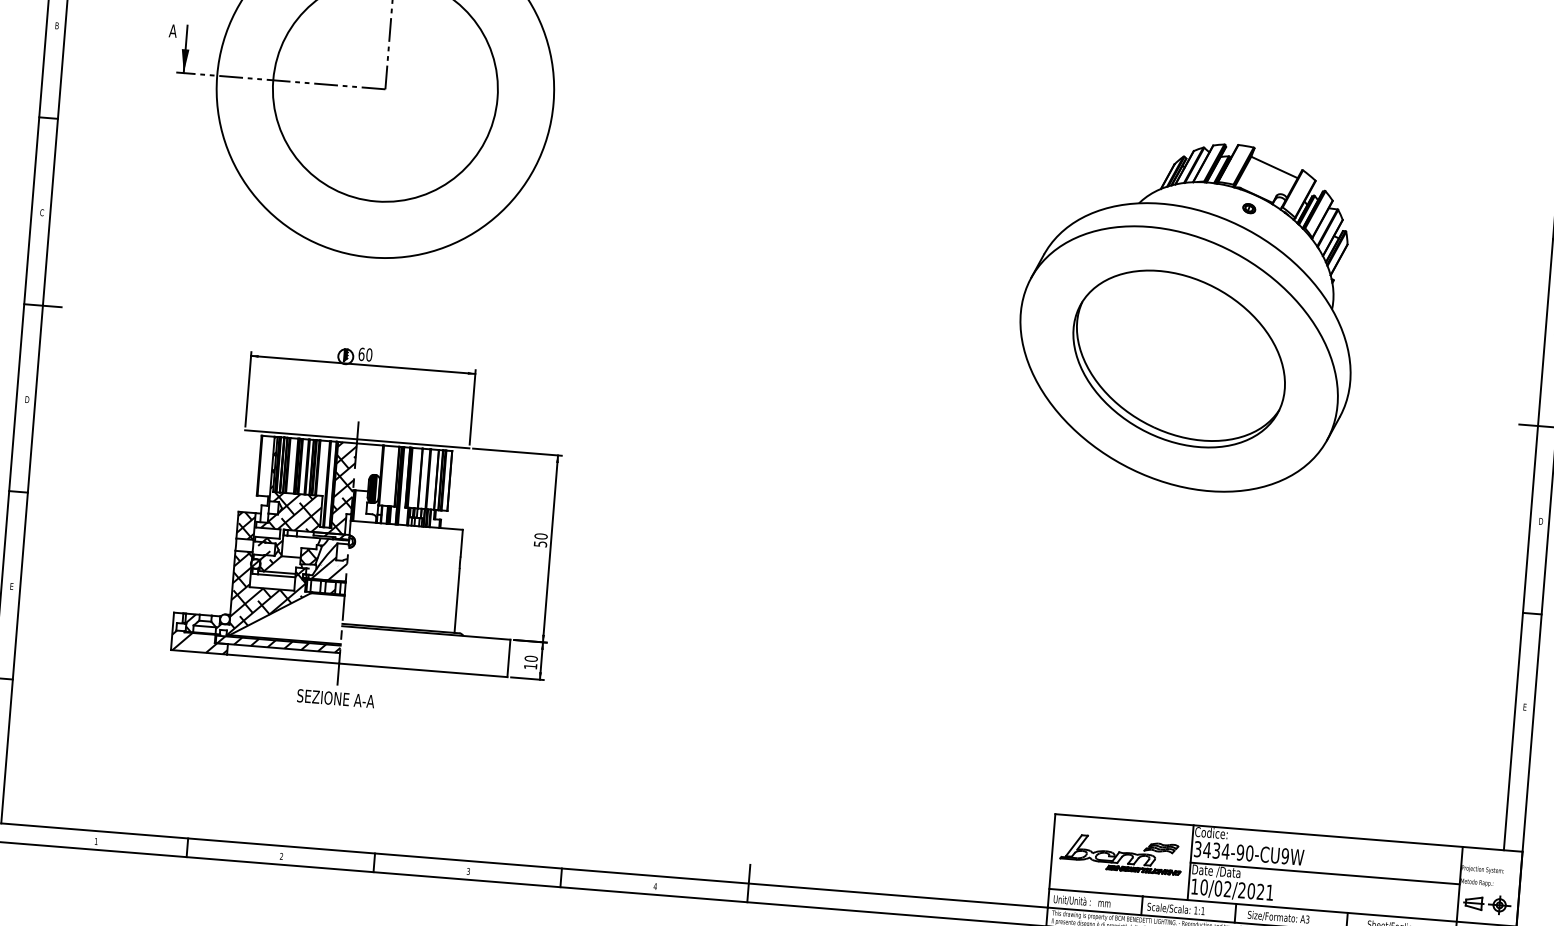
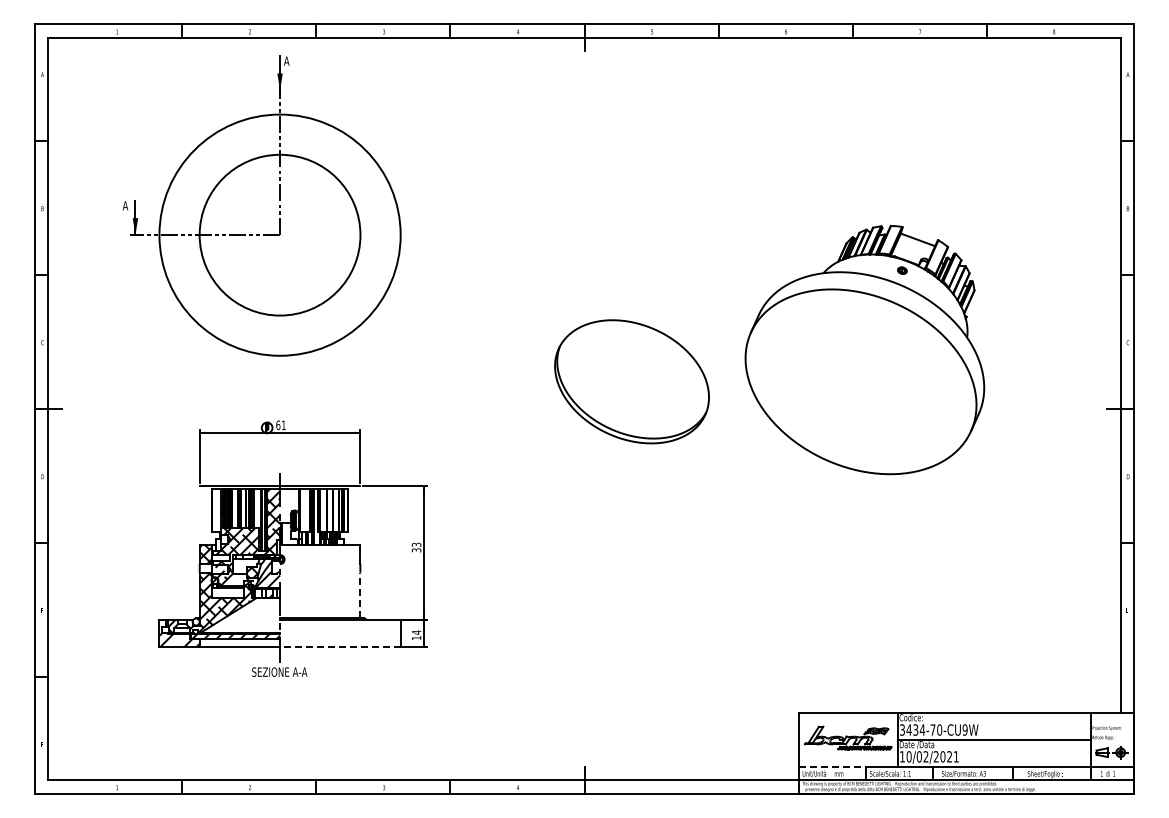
text: (368, 353) -> (283, 424), 60 -> 61
part: (1178, 358) -> (631, 381), moved
text: (540, 540) -> (416, 547), 50 -> 33
line: (457, 600) -> (360, 595), solid -> dashed
text: (531, 658) -> (416, 632), 10 -> 14
line: (422, 669) -> (339, 646), solid -> dashed
text: (1239, 851) -> (932, 729), 3434-90-CU9W -> 3434-70-CU9W
line: (1096, 892) -> (832, 766), solid -> dashed

